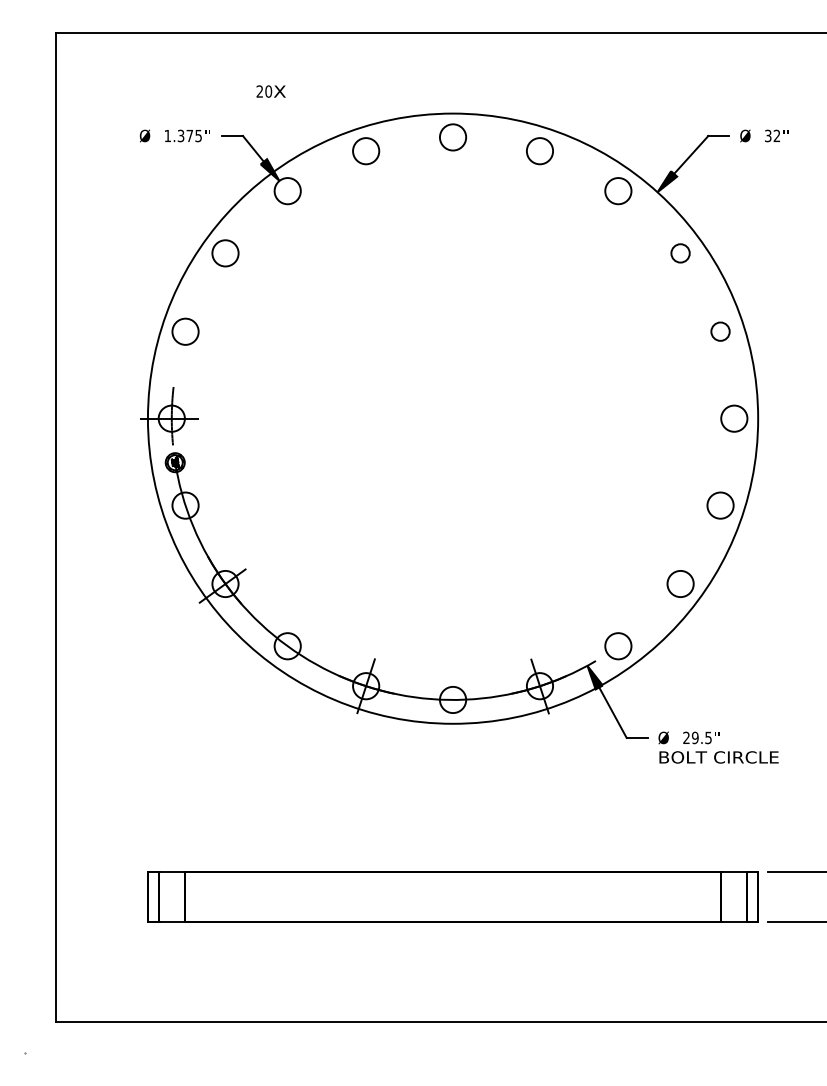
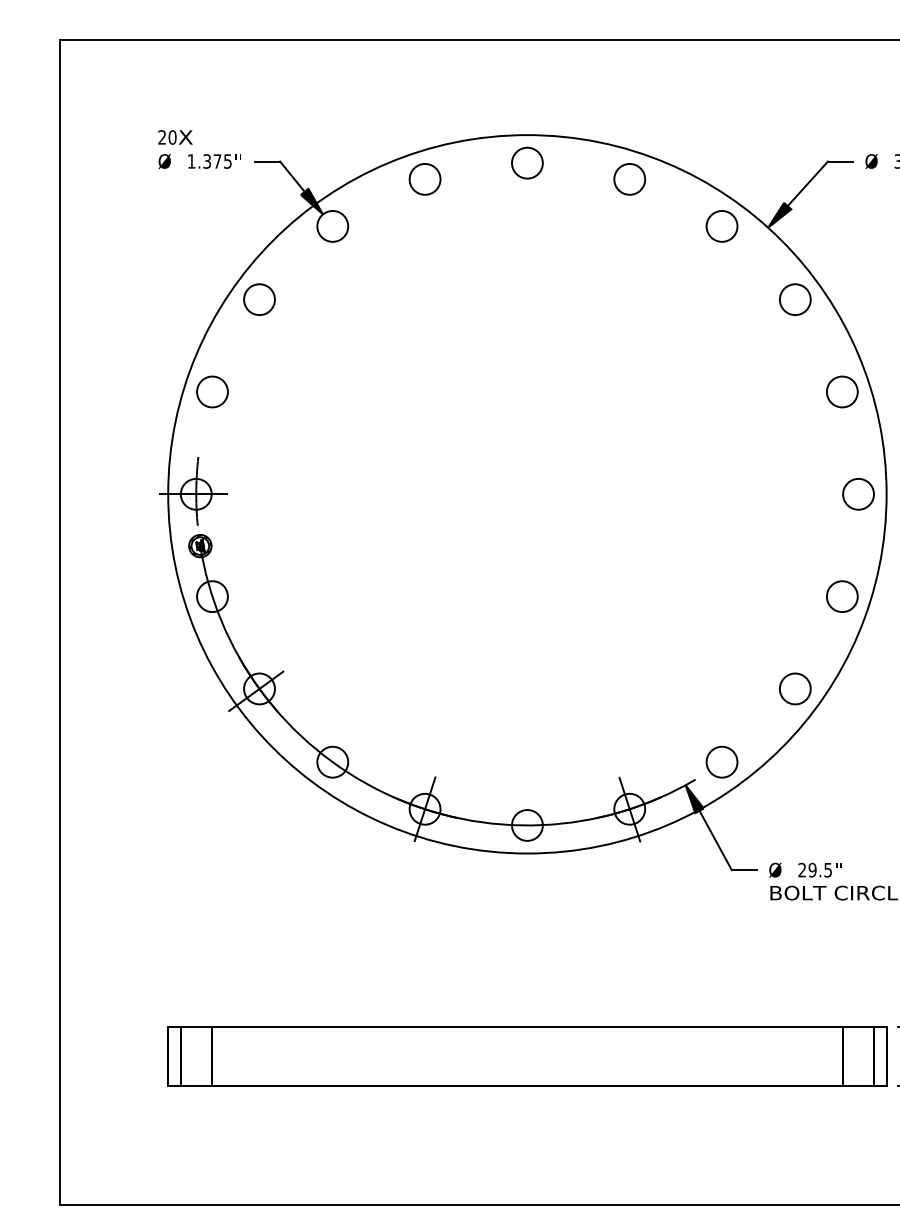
text: (270, 91) -> (174, 137), moved
circle: (680, 253) -> (795, 299), size x1.43
circle: (720, 331) -> (842, 391), size x1.43

